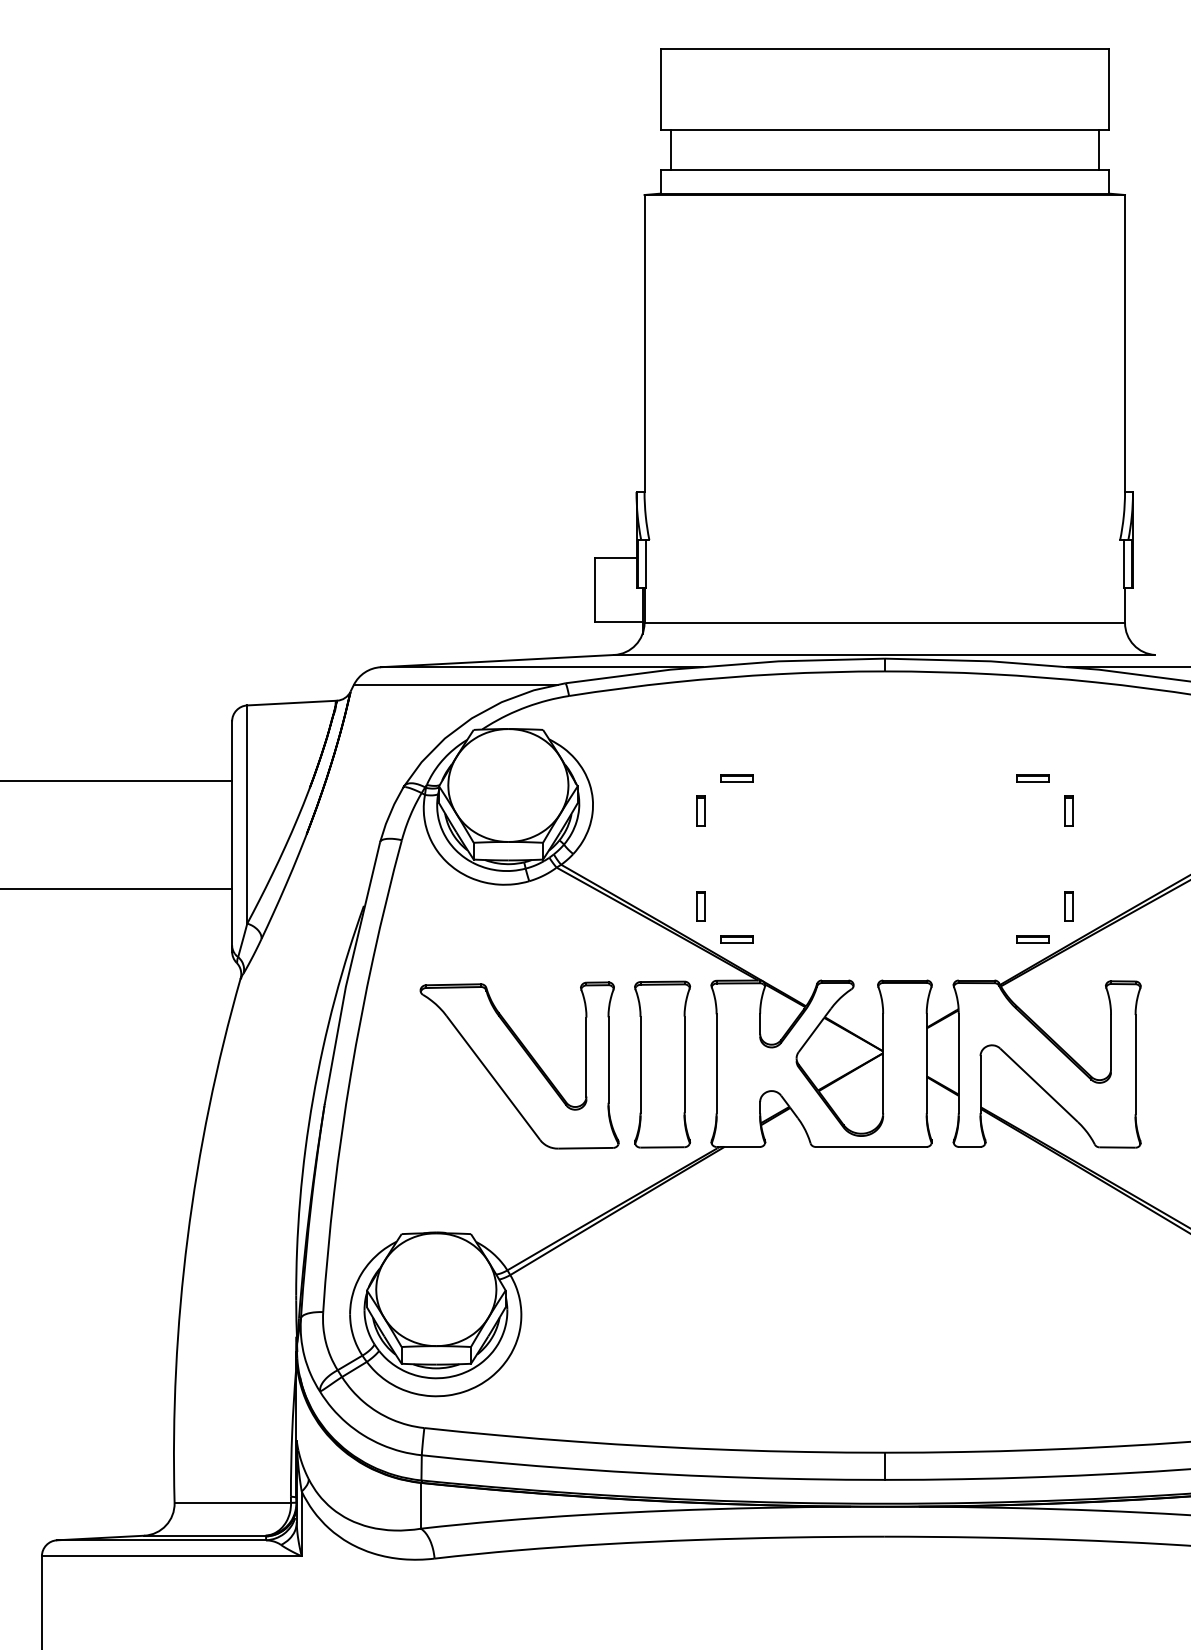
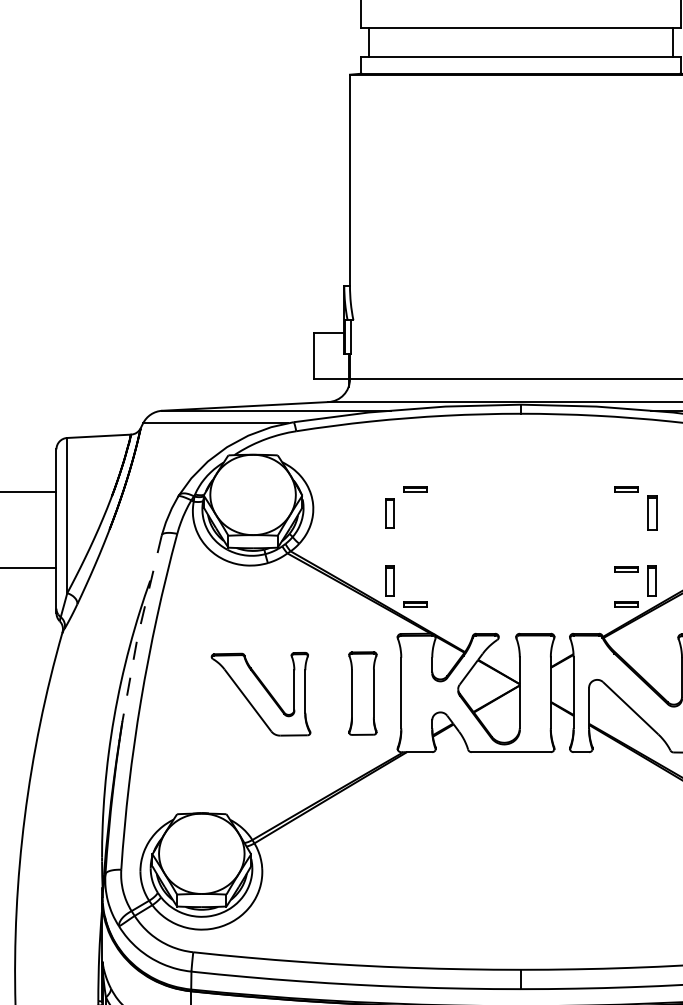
part: (700, 810) -> (389, 512), size x1.4
part: (1068, 810) -> (651, 512), size x1.6
part: (1032, 890) -> (626, 569), added
part: (700, 906) -> (389, 581), size x1.4
part: (1068, 906) -> (651, 581), size x1.4
line: (349, 973) -> (140, 628), solid -> dashed
part: (662, 1064) -> (362, 693), size x0.7
part: (519, 1065) -> (260, 694), size x0.7

